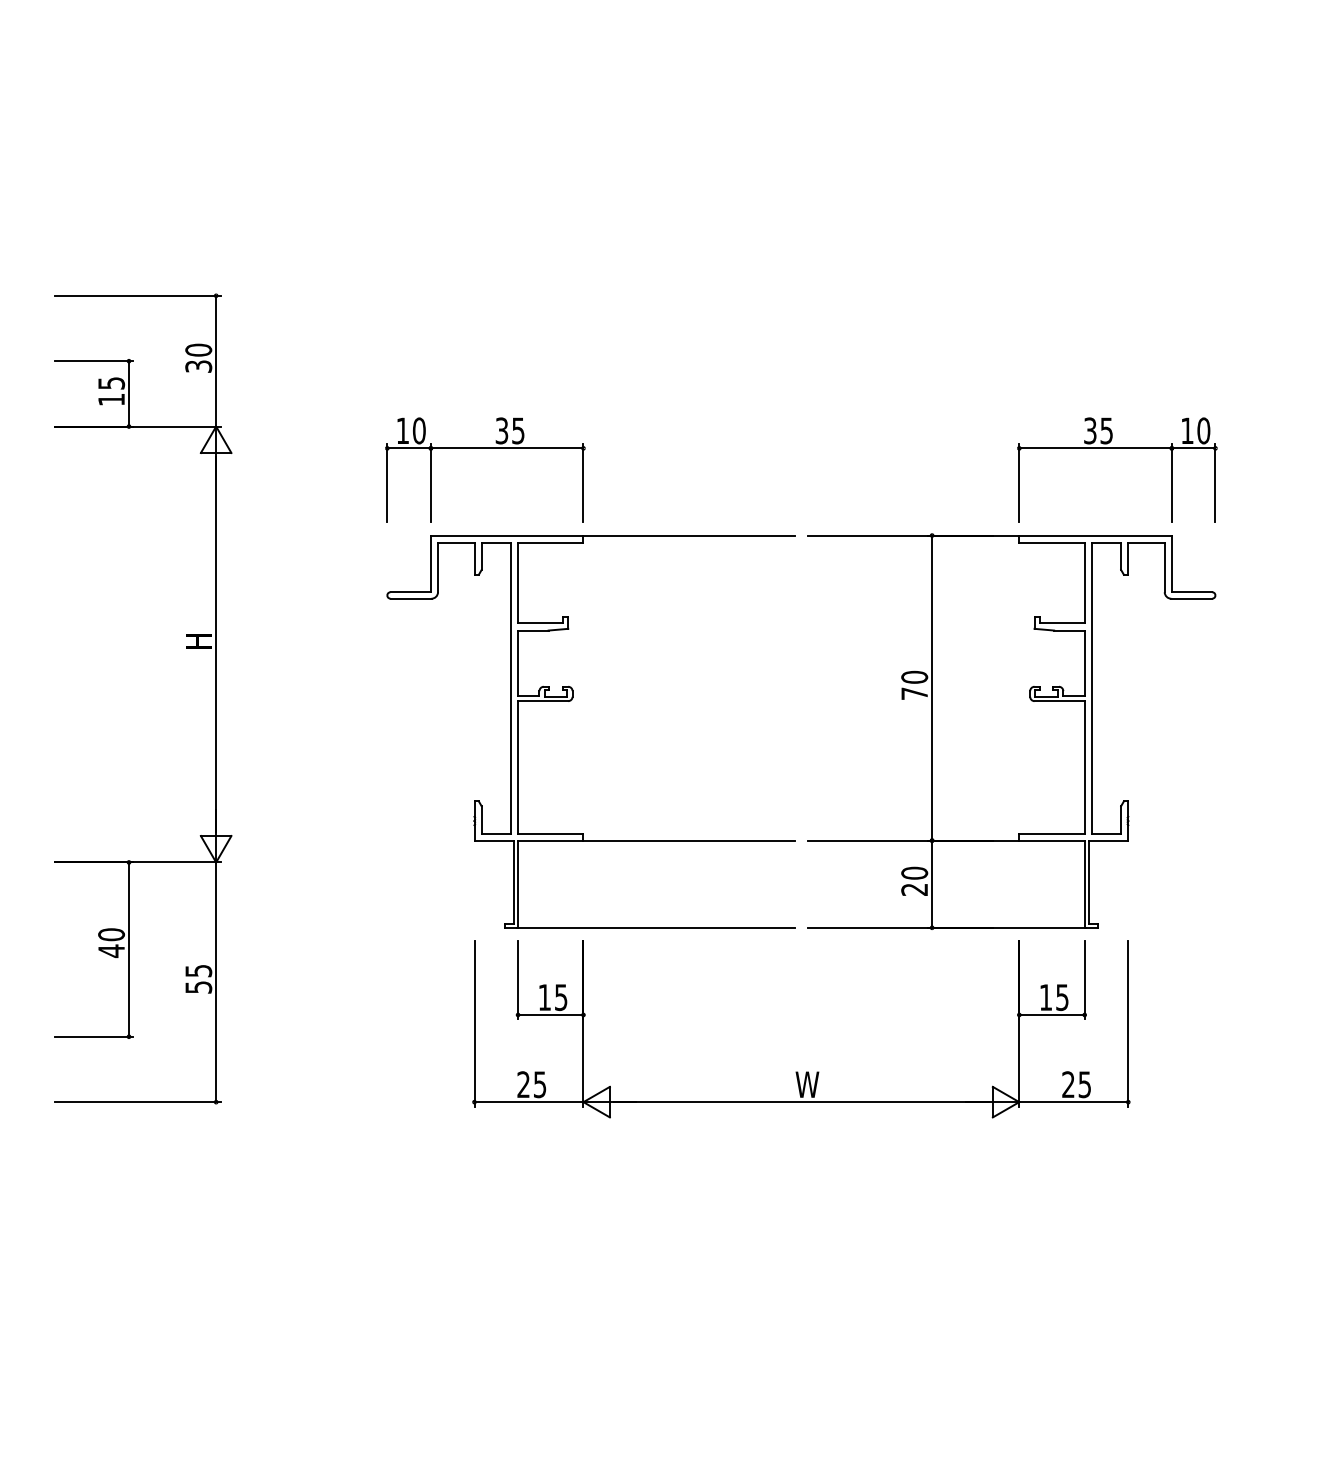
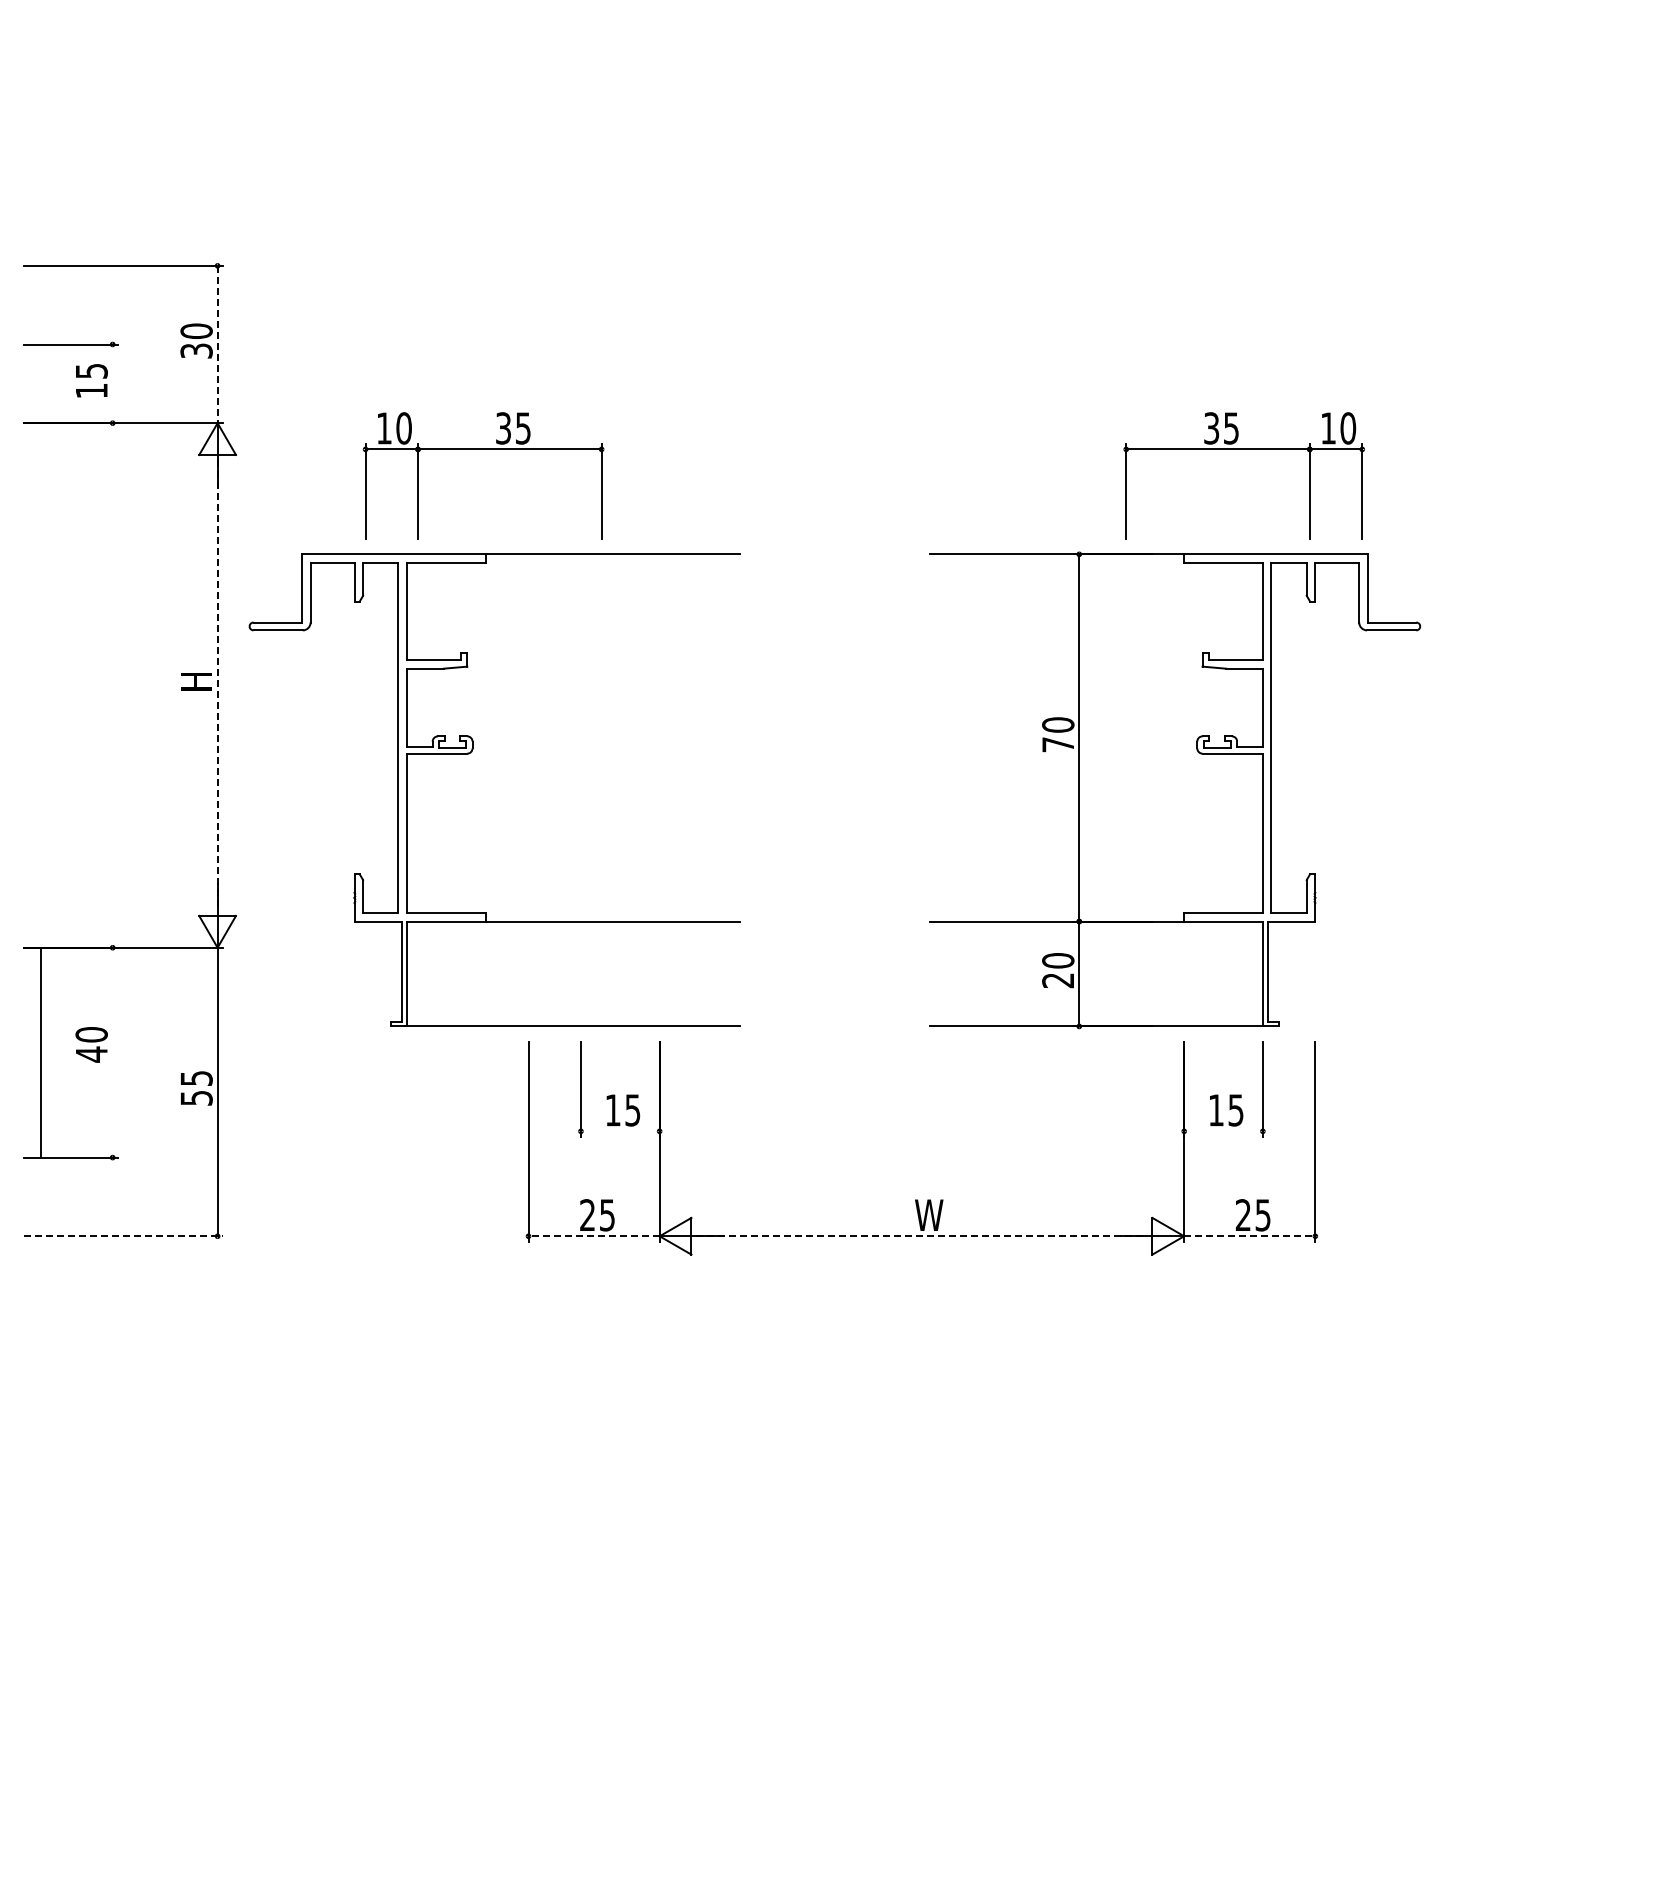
line: (216, 361) -> (217, 344), solid -> dashed
line: (128, 393) -> (112, 383), removed
part: (485, 448) -> (483, 449), moved
part: (1116, 448) -> (1243, 449), moved
line: (216, 644) -> (217, 685), solid -> dashed
part: (570, 701) -> (469, 754), moved
line: (128, 949) -> (40, 1052), moved
line: (550, 1015) -> (619, 1131), removed
line: (1051, 1015) -> (1223, 1131), removed
line: (137, 1102) -> (123, 1236), solid -> dashed
line: (529, 1102) -> (594, 1236), solid -> dashed
line: (801, 1102) -> (921, 1236), solid -> dashed
line: (1073, 1102) -> (1249, 1236), solid -> dashed

